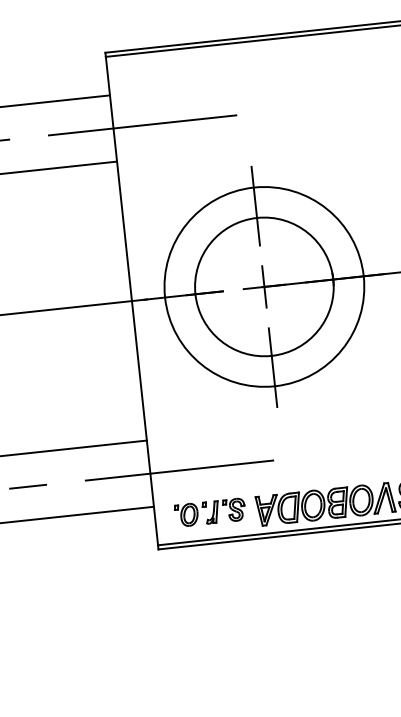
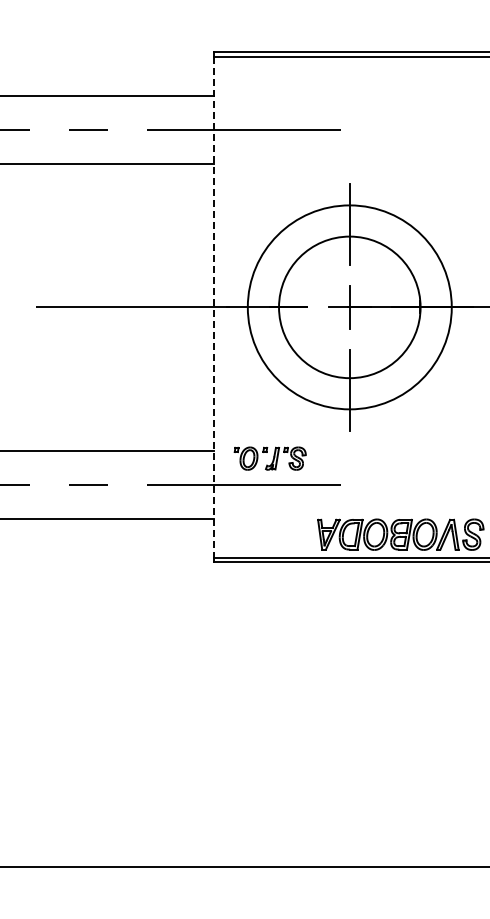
line: (131, 301) -> (213, 307), solid -> dashed
part: (209, 512) -> (269, 458), moved

